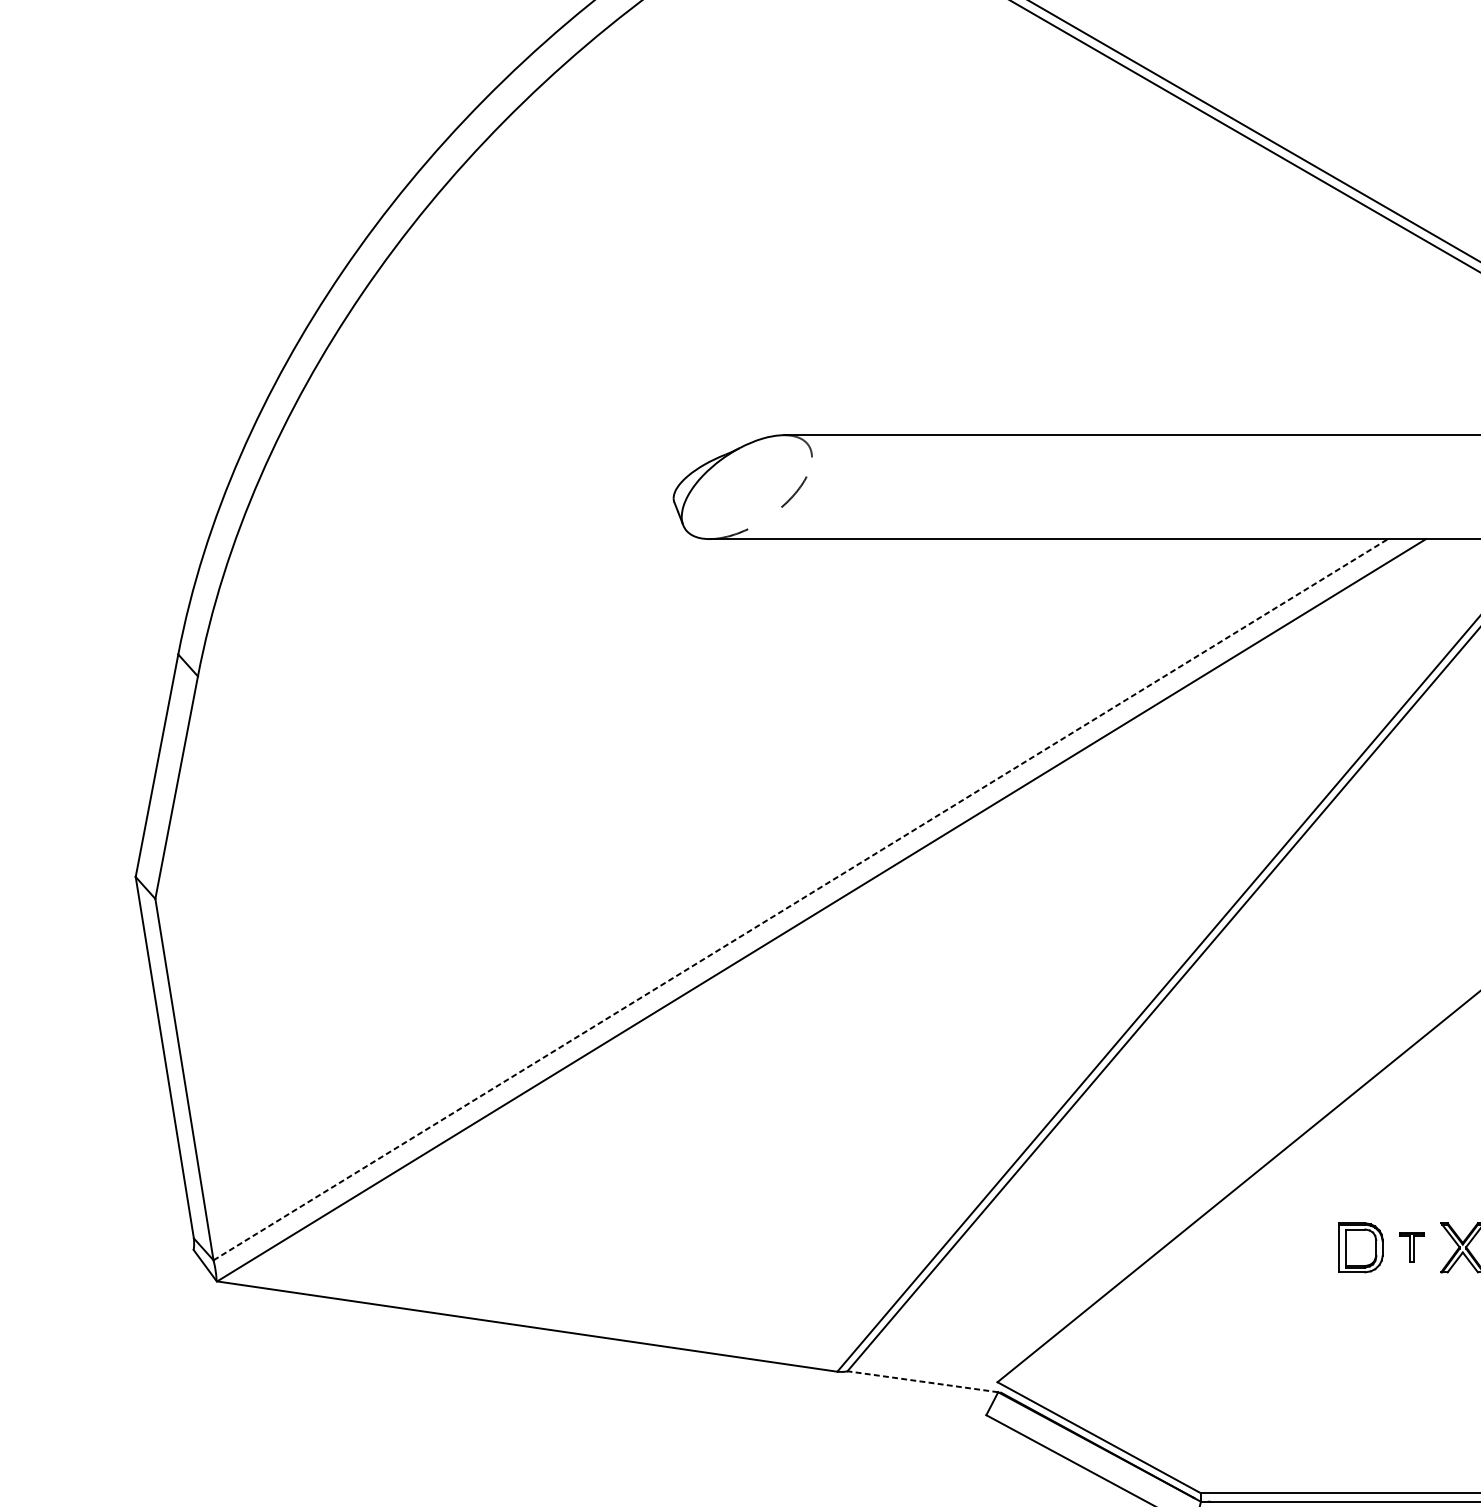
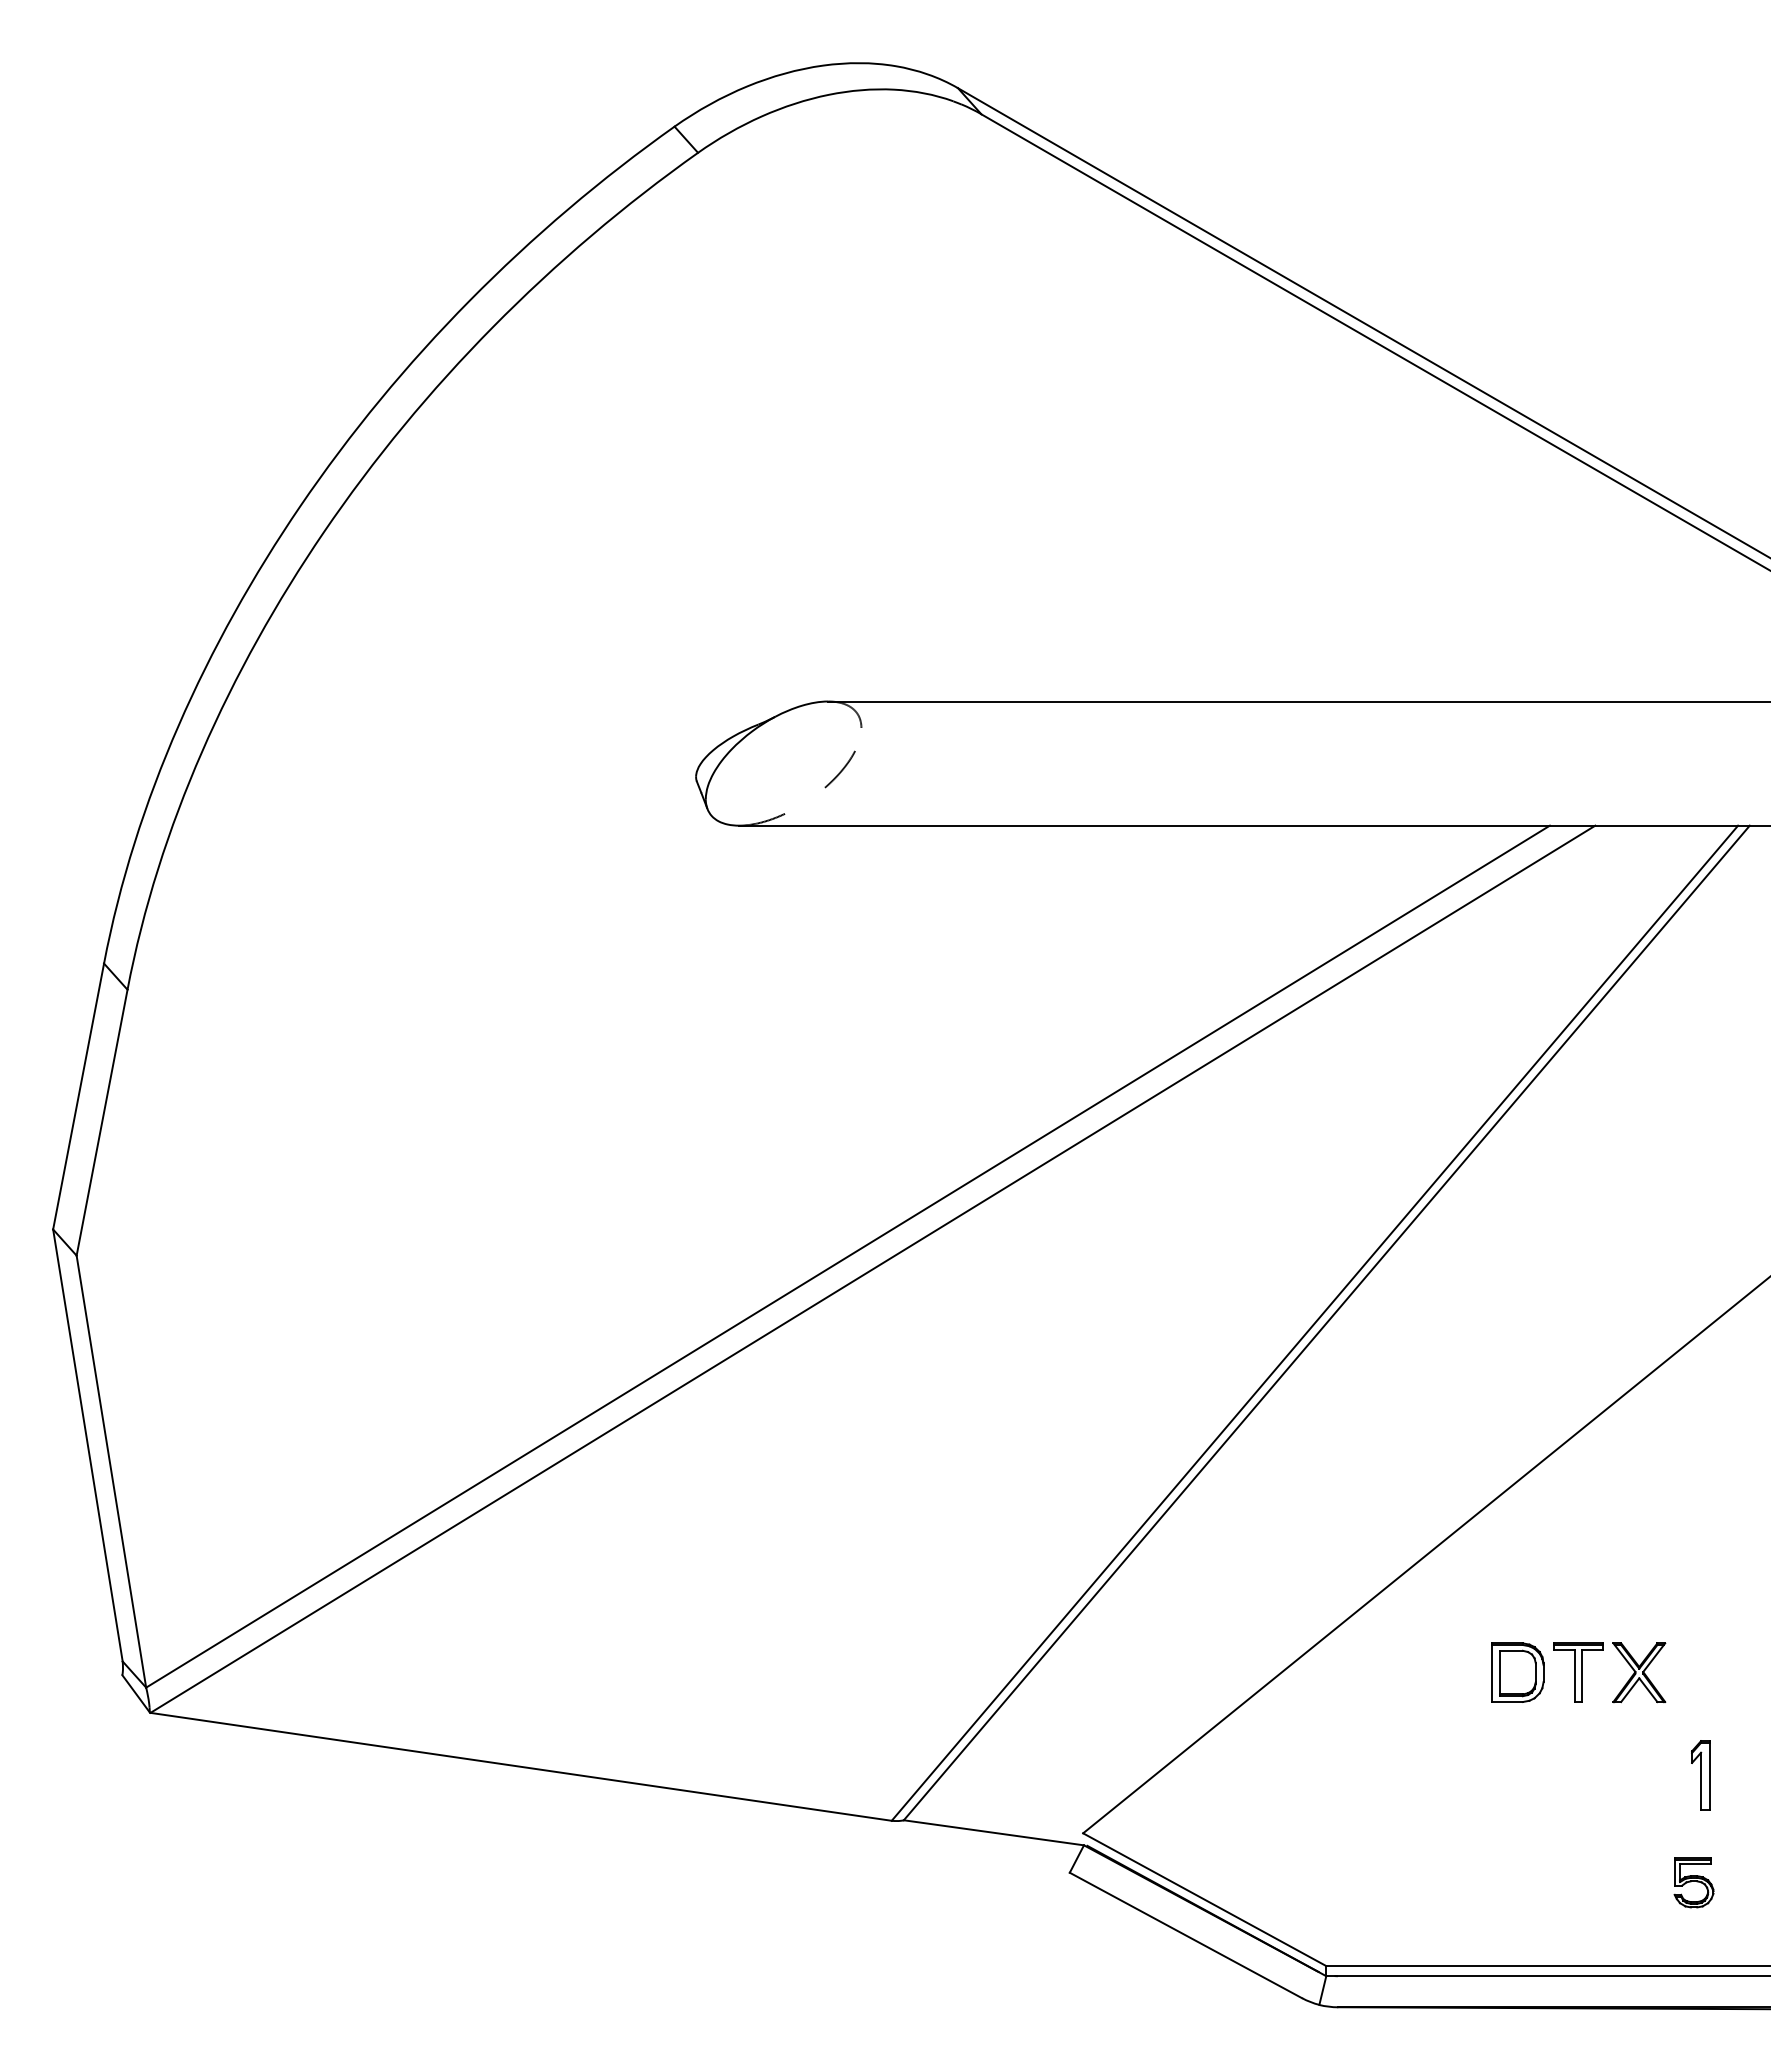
line: (801, 899) -> (848, 1256), dashed -> solid
part: (1411, 1247) -> (1578, 1672), size x1.67
line: (922, 1381) -> (993, 1832), dashed -> solid

